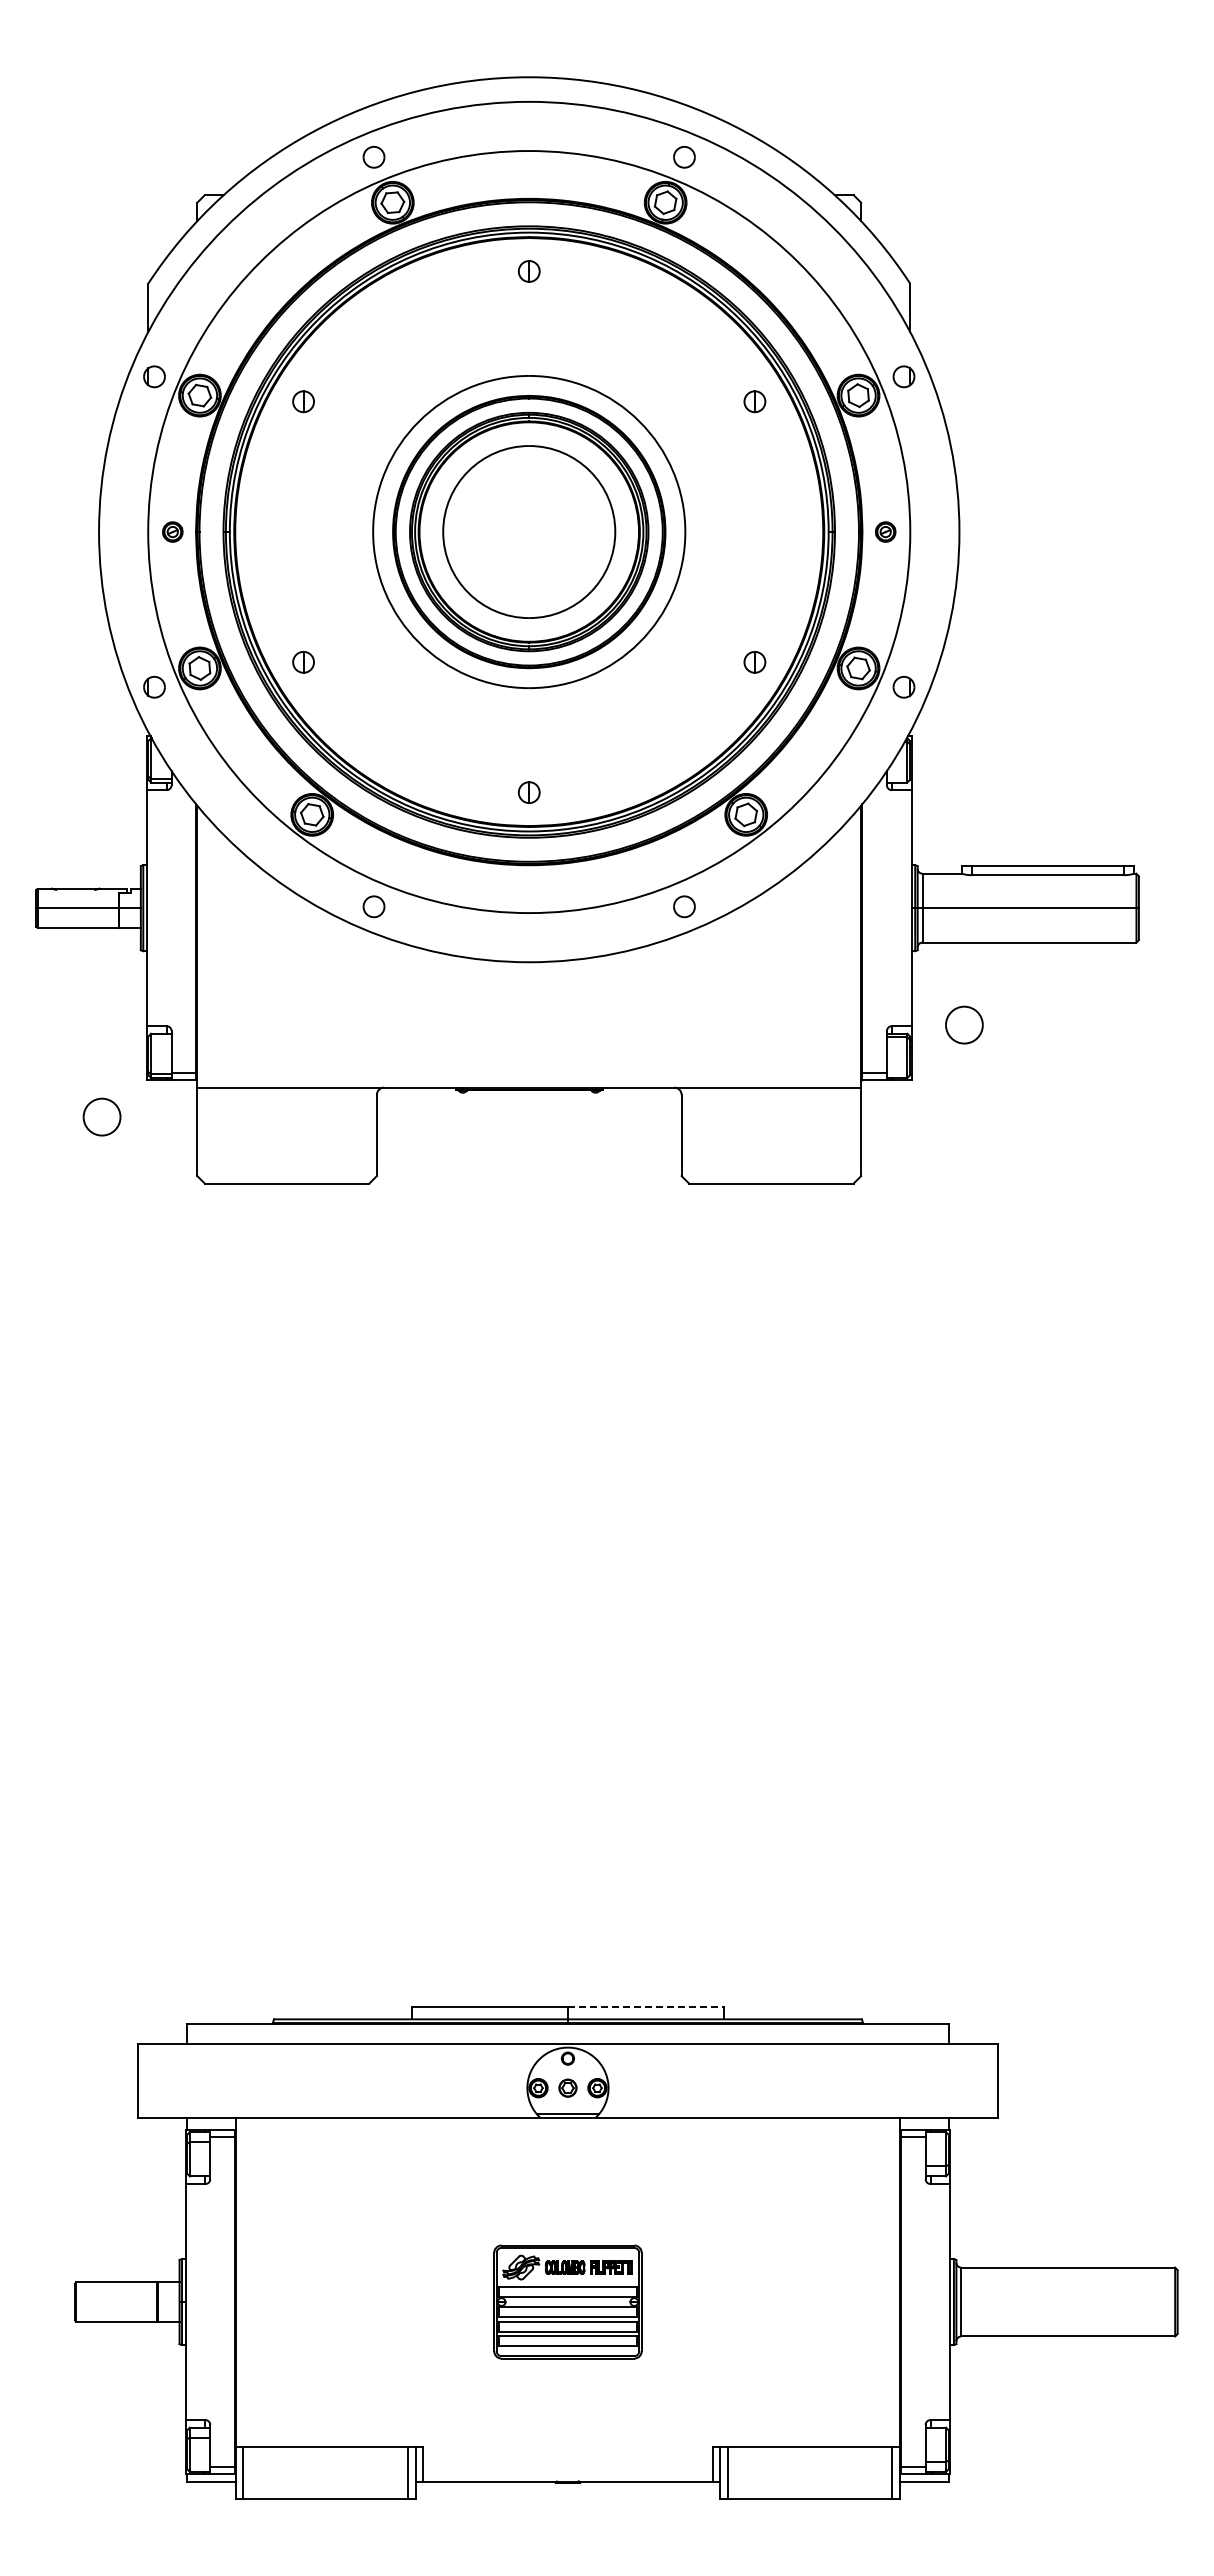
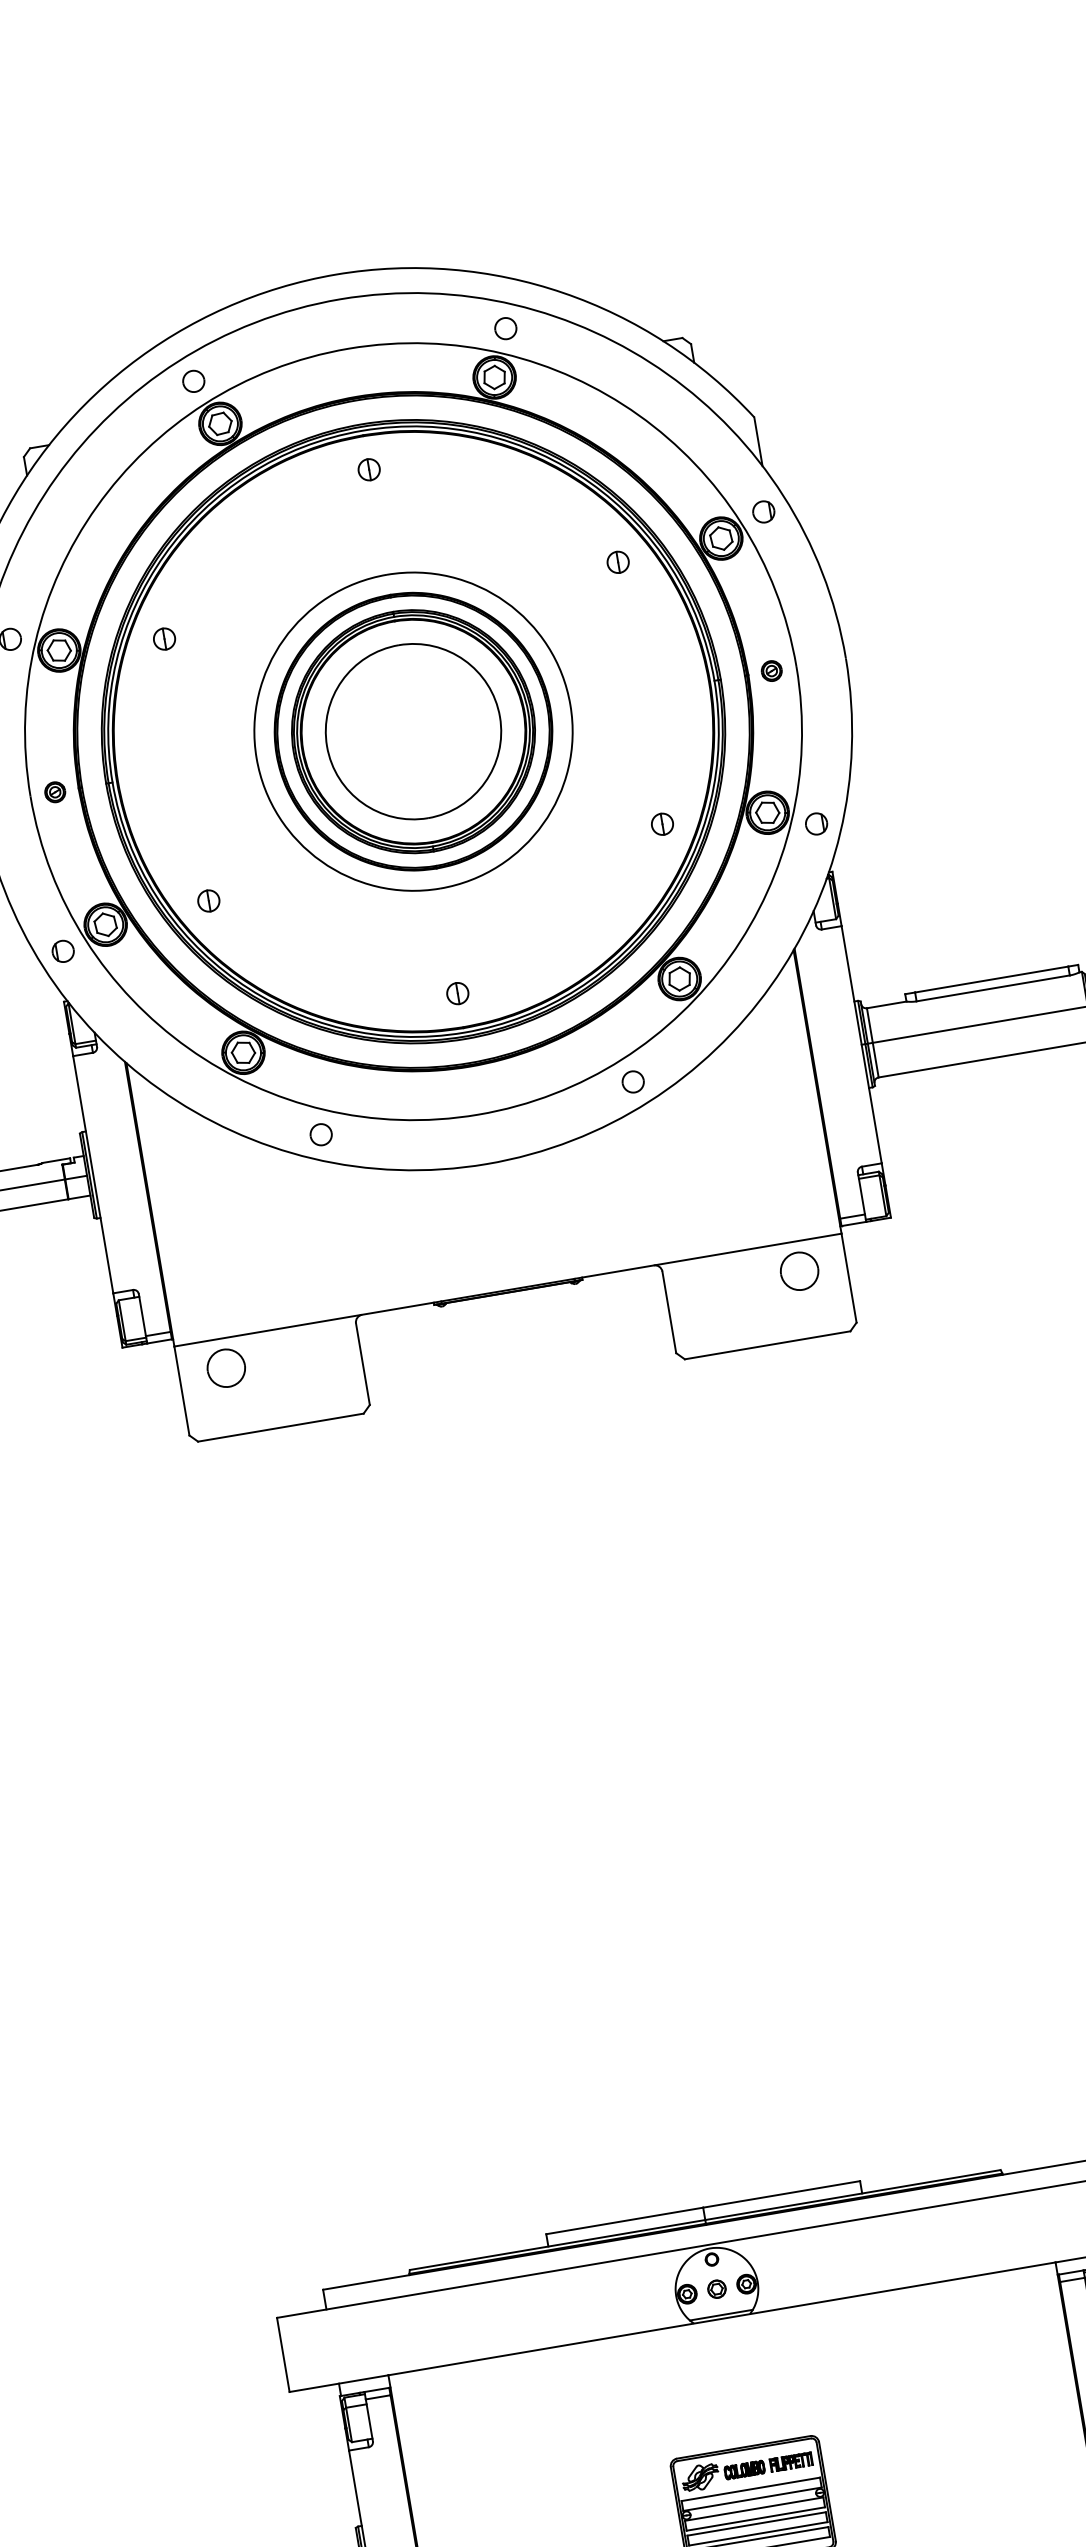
part: (964, 1024) -> (799, 1270), moved
part: (101, 1116) -> (225, 1367), moved
line: (646, 2007) -> (782, 2194), dashed -> solid

